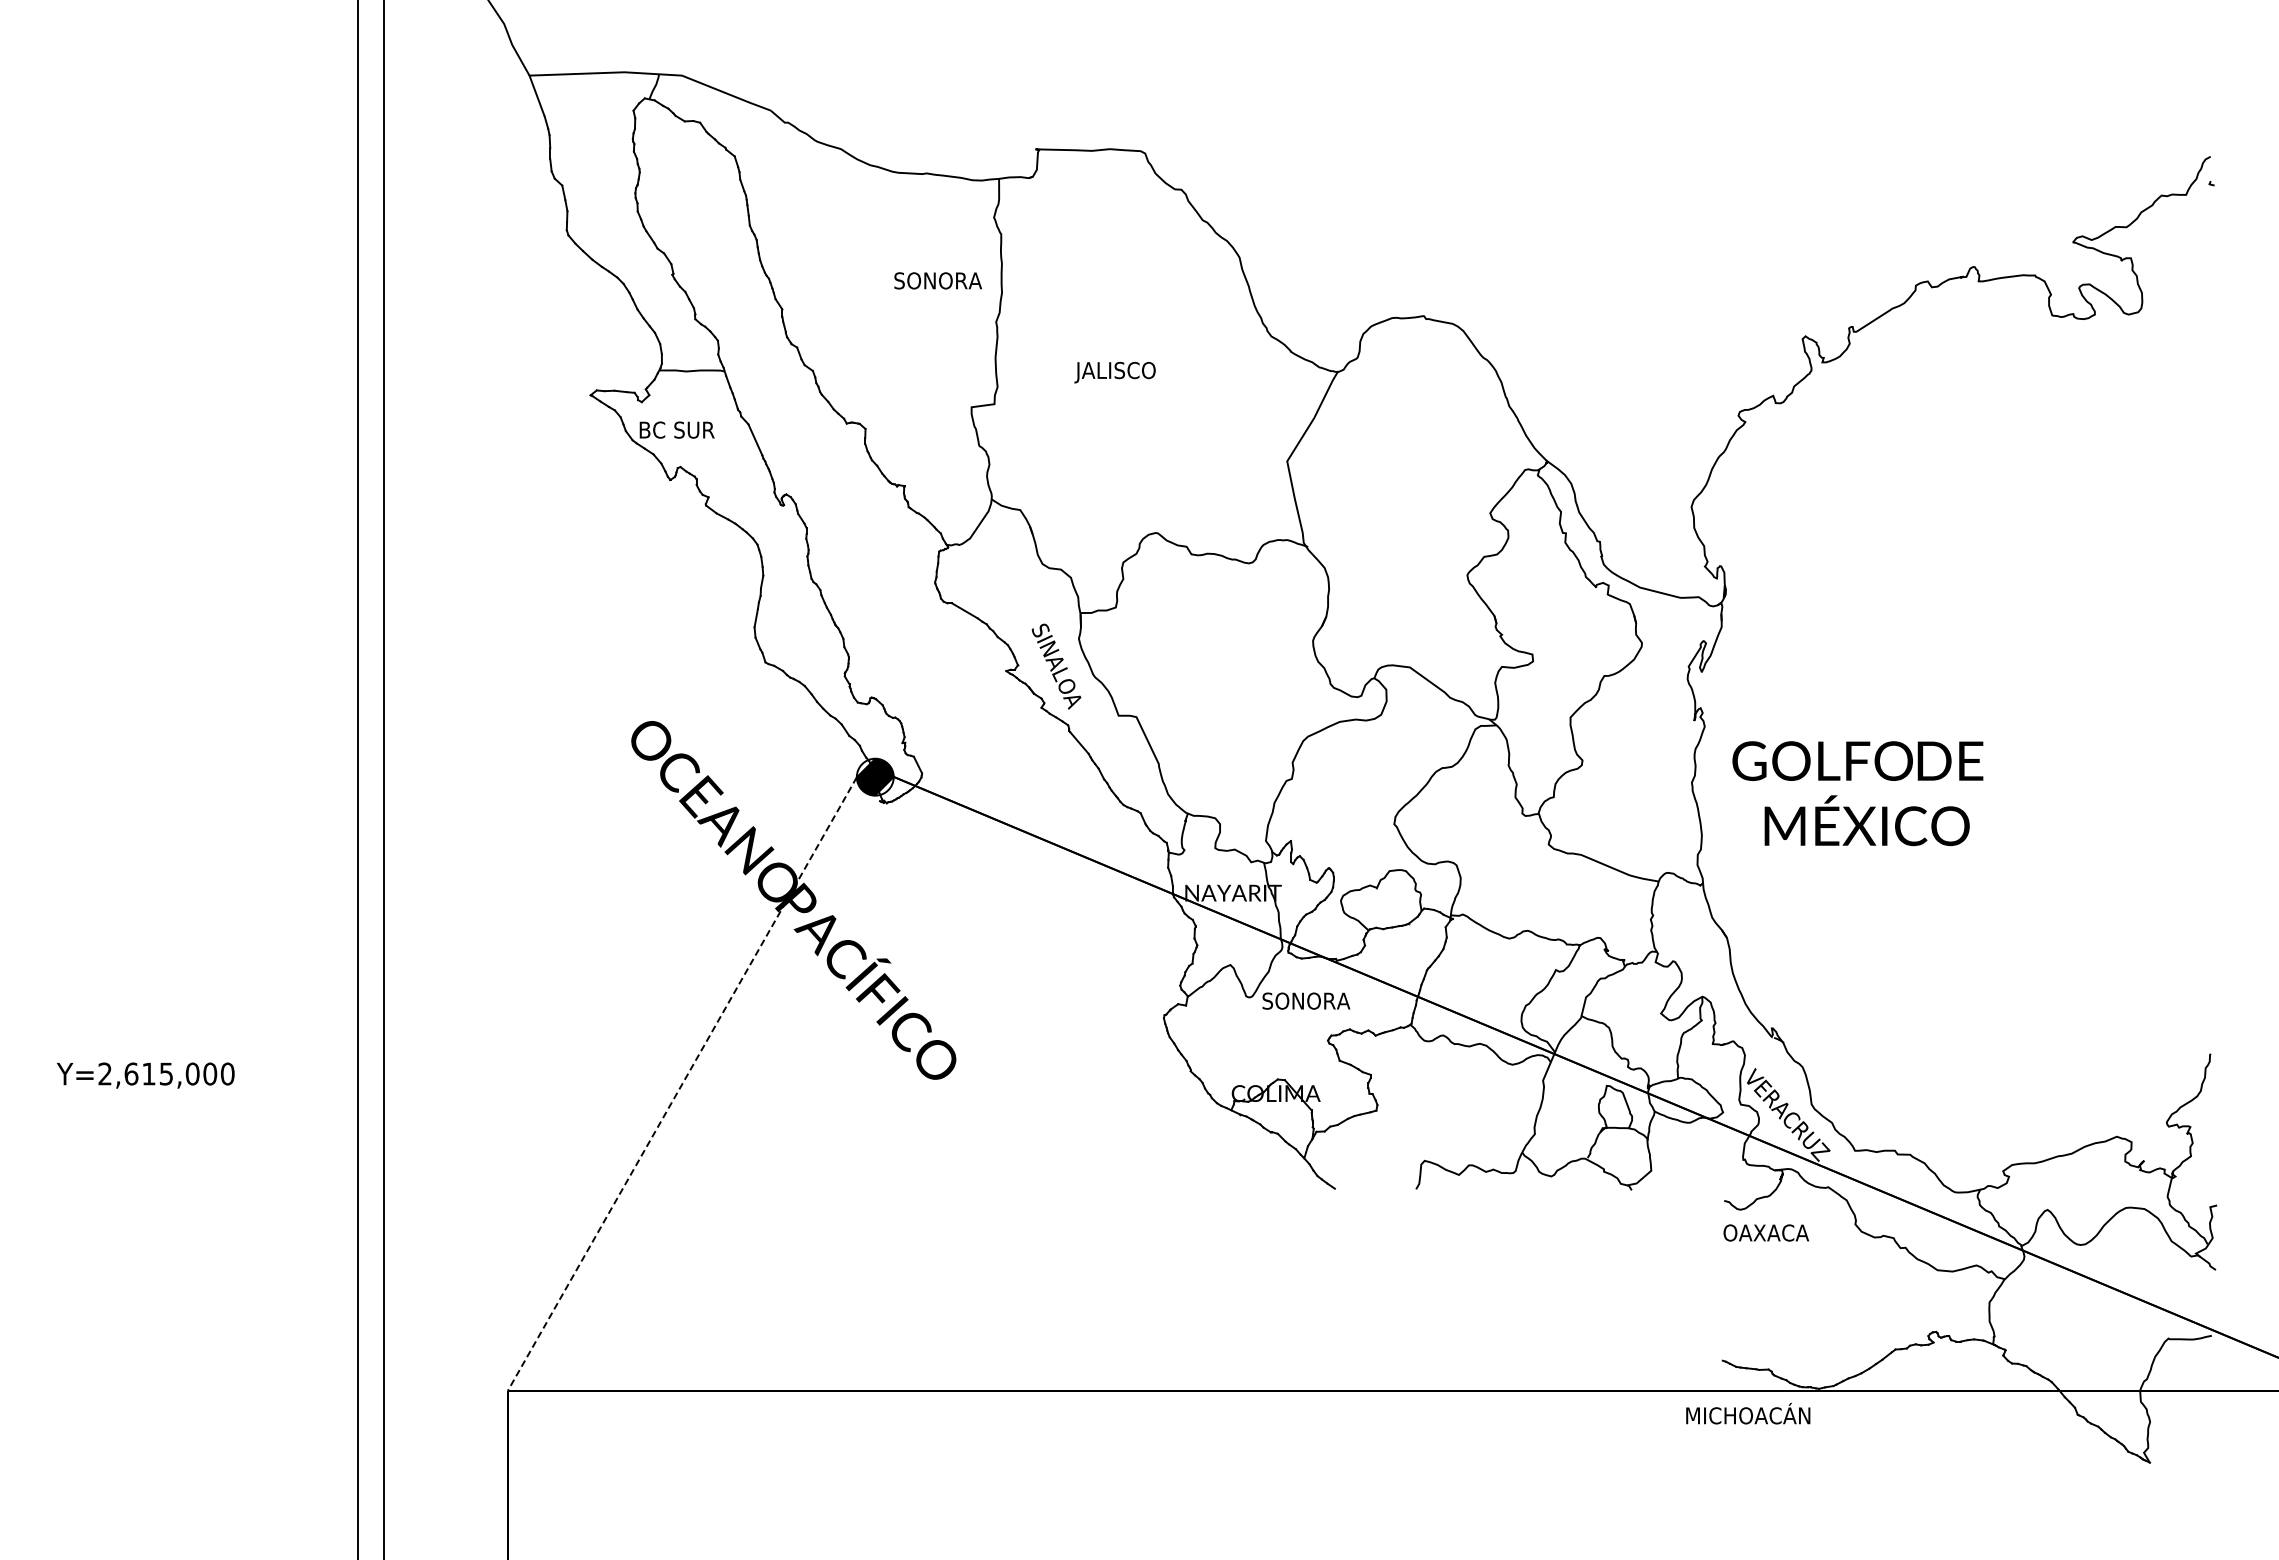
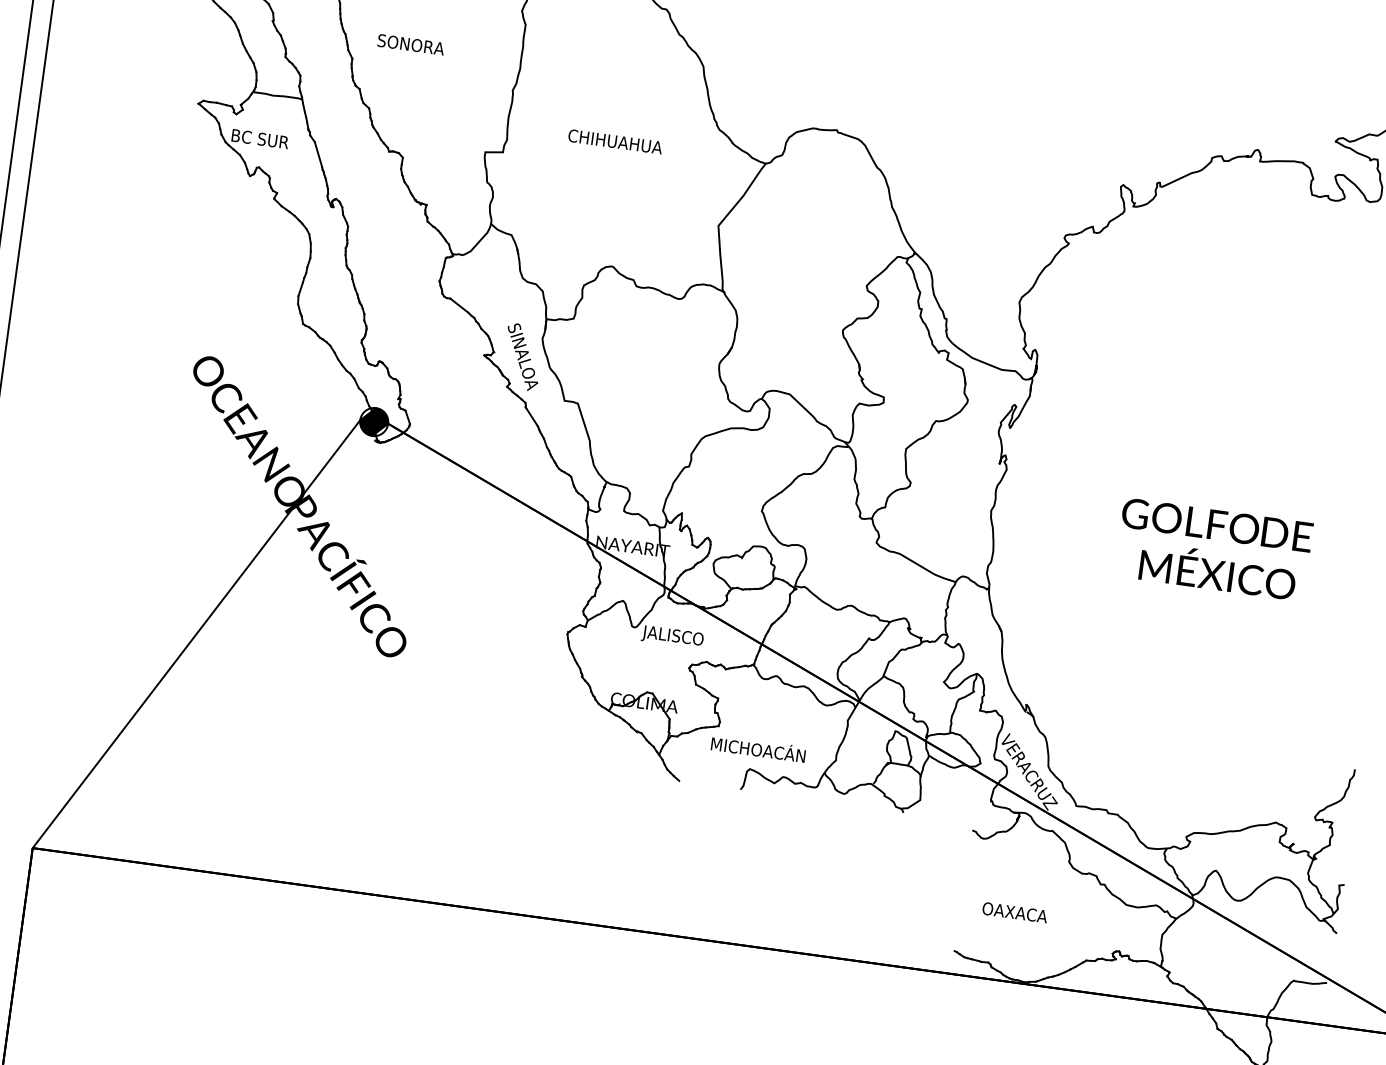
text: (937, 280) -> (410, 44), moved
text: (1137, 372) -> (614, 143), JALISCO -> CHIHUAHUA
text: (1857, 793) -> (1213, 549), moved
text: (1305, 1003) -> (676, 637), SONORA -> JALISCO
line: (682, 1084) -> (196, 634), dashed -> solid
text: (1765, 1232) -> (1014, 912), moved
text: (1748, 1413) -> (758, 748), moved

